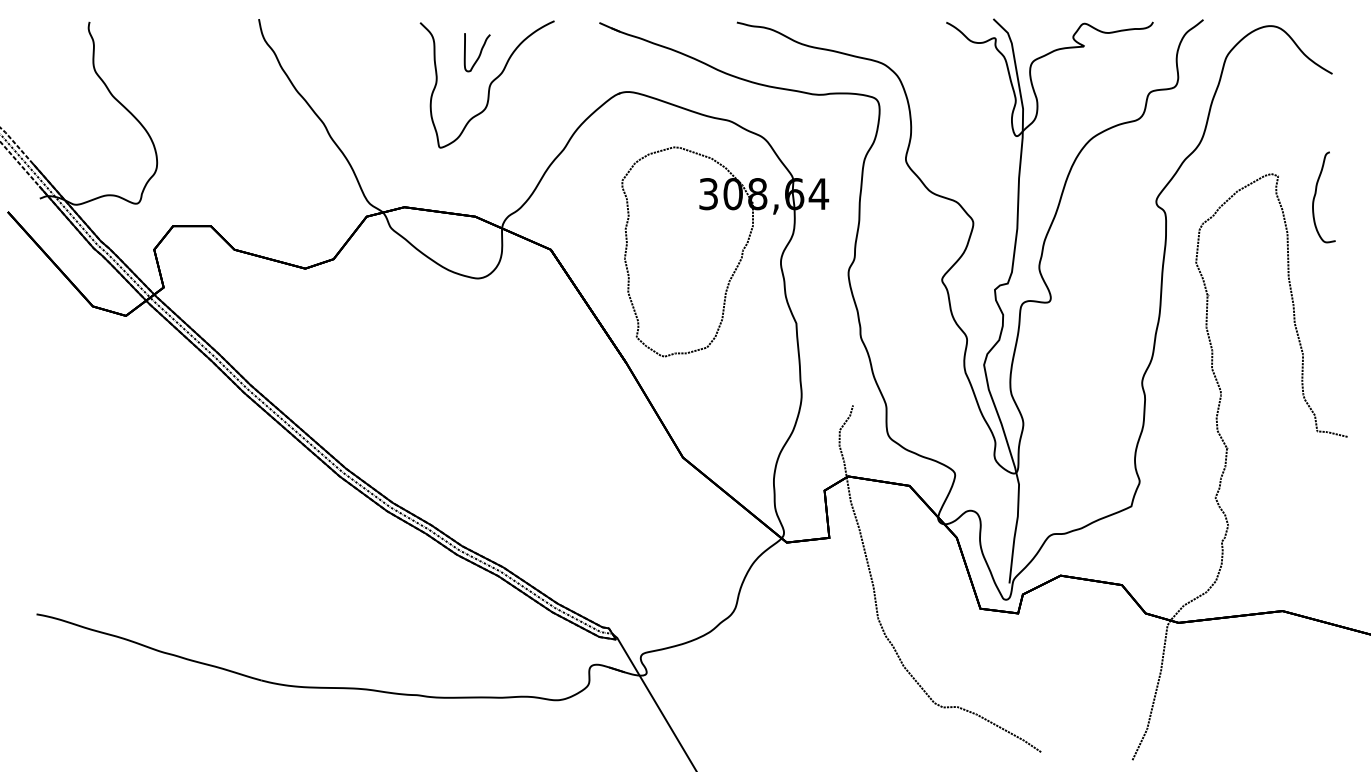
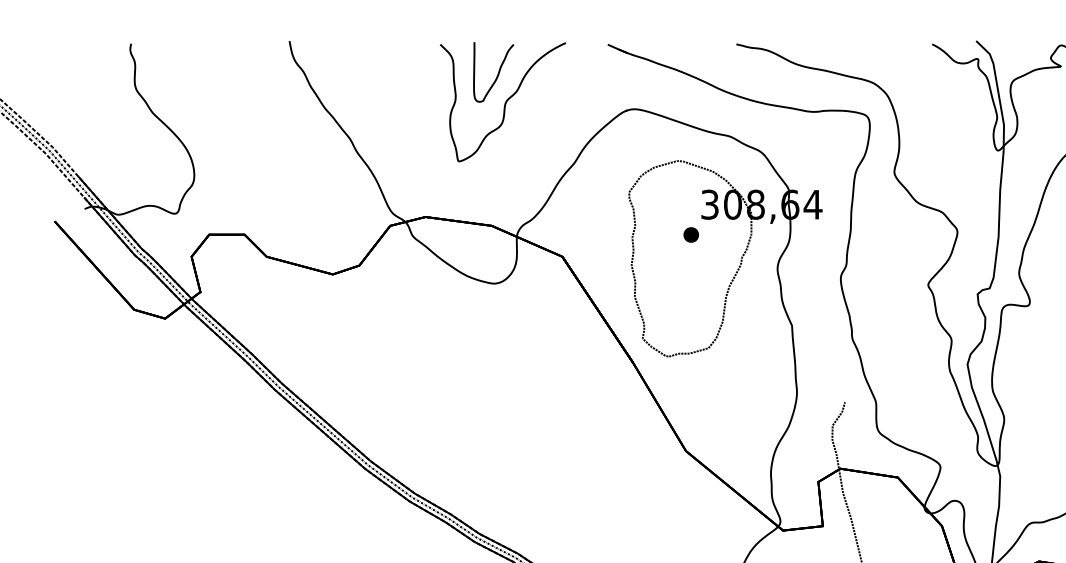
part: (477, 52) -> (493, 72), size x1.67
part: (688, 226) -> (691, 235), added

